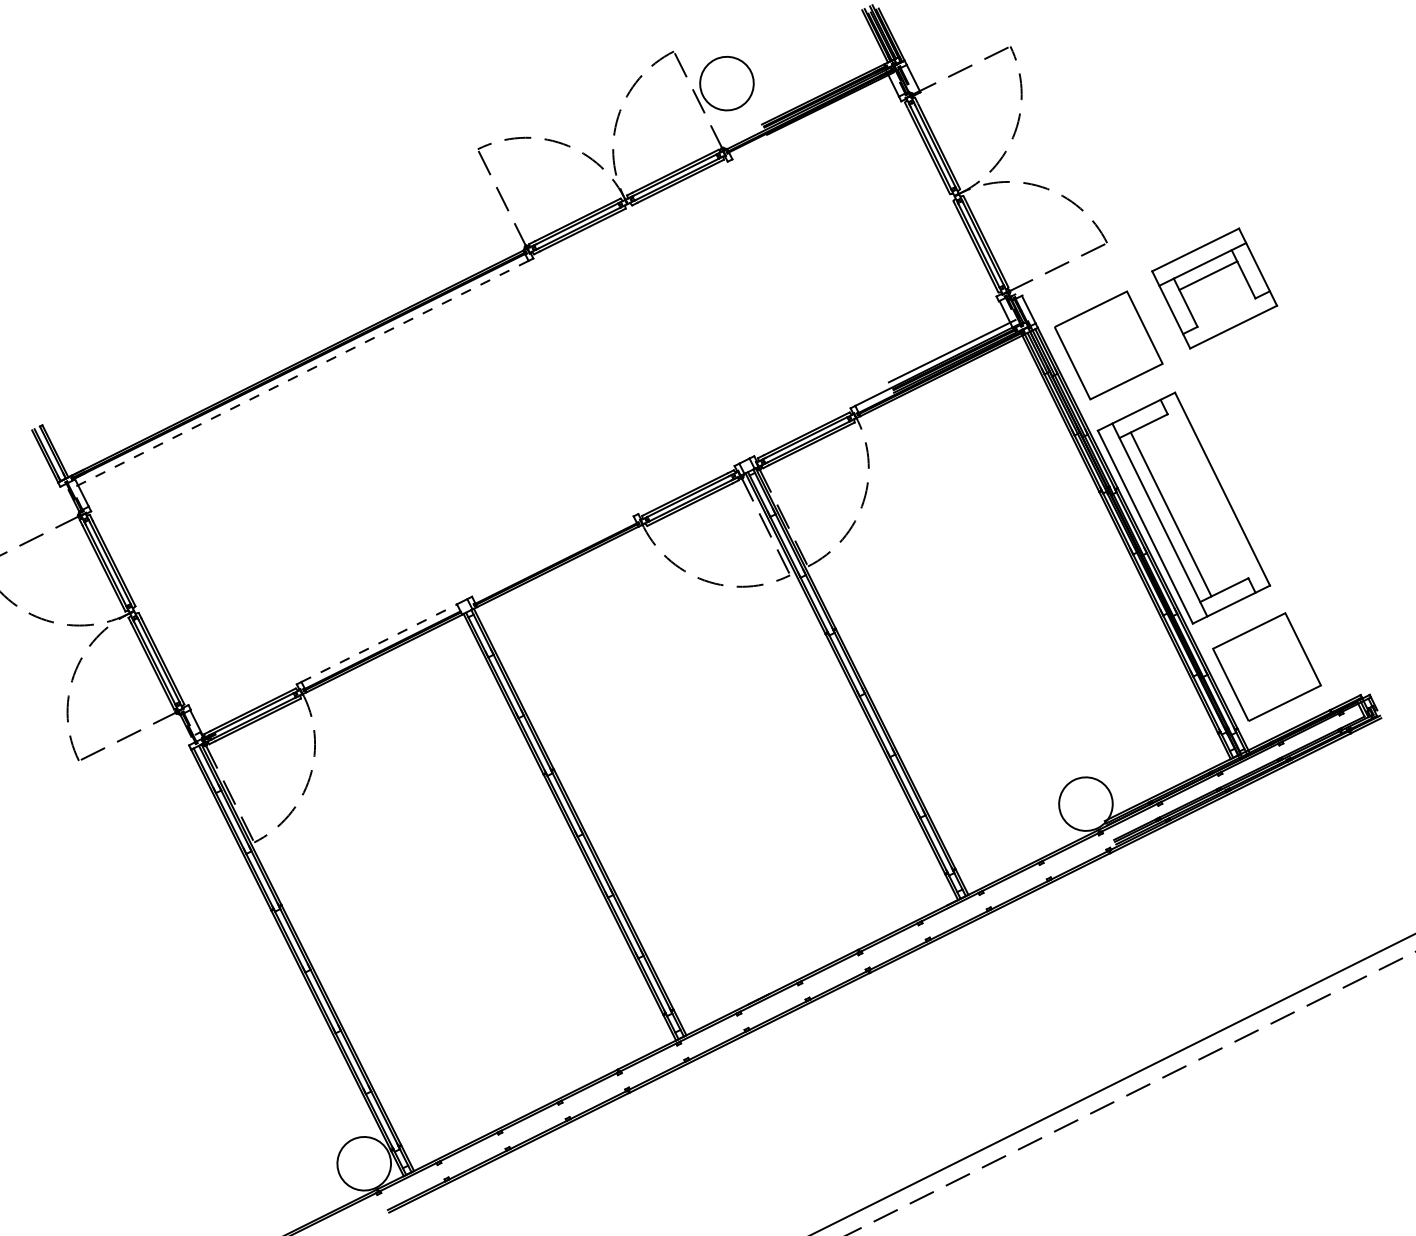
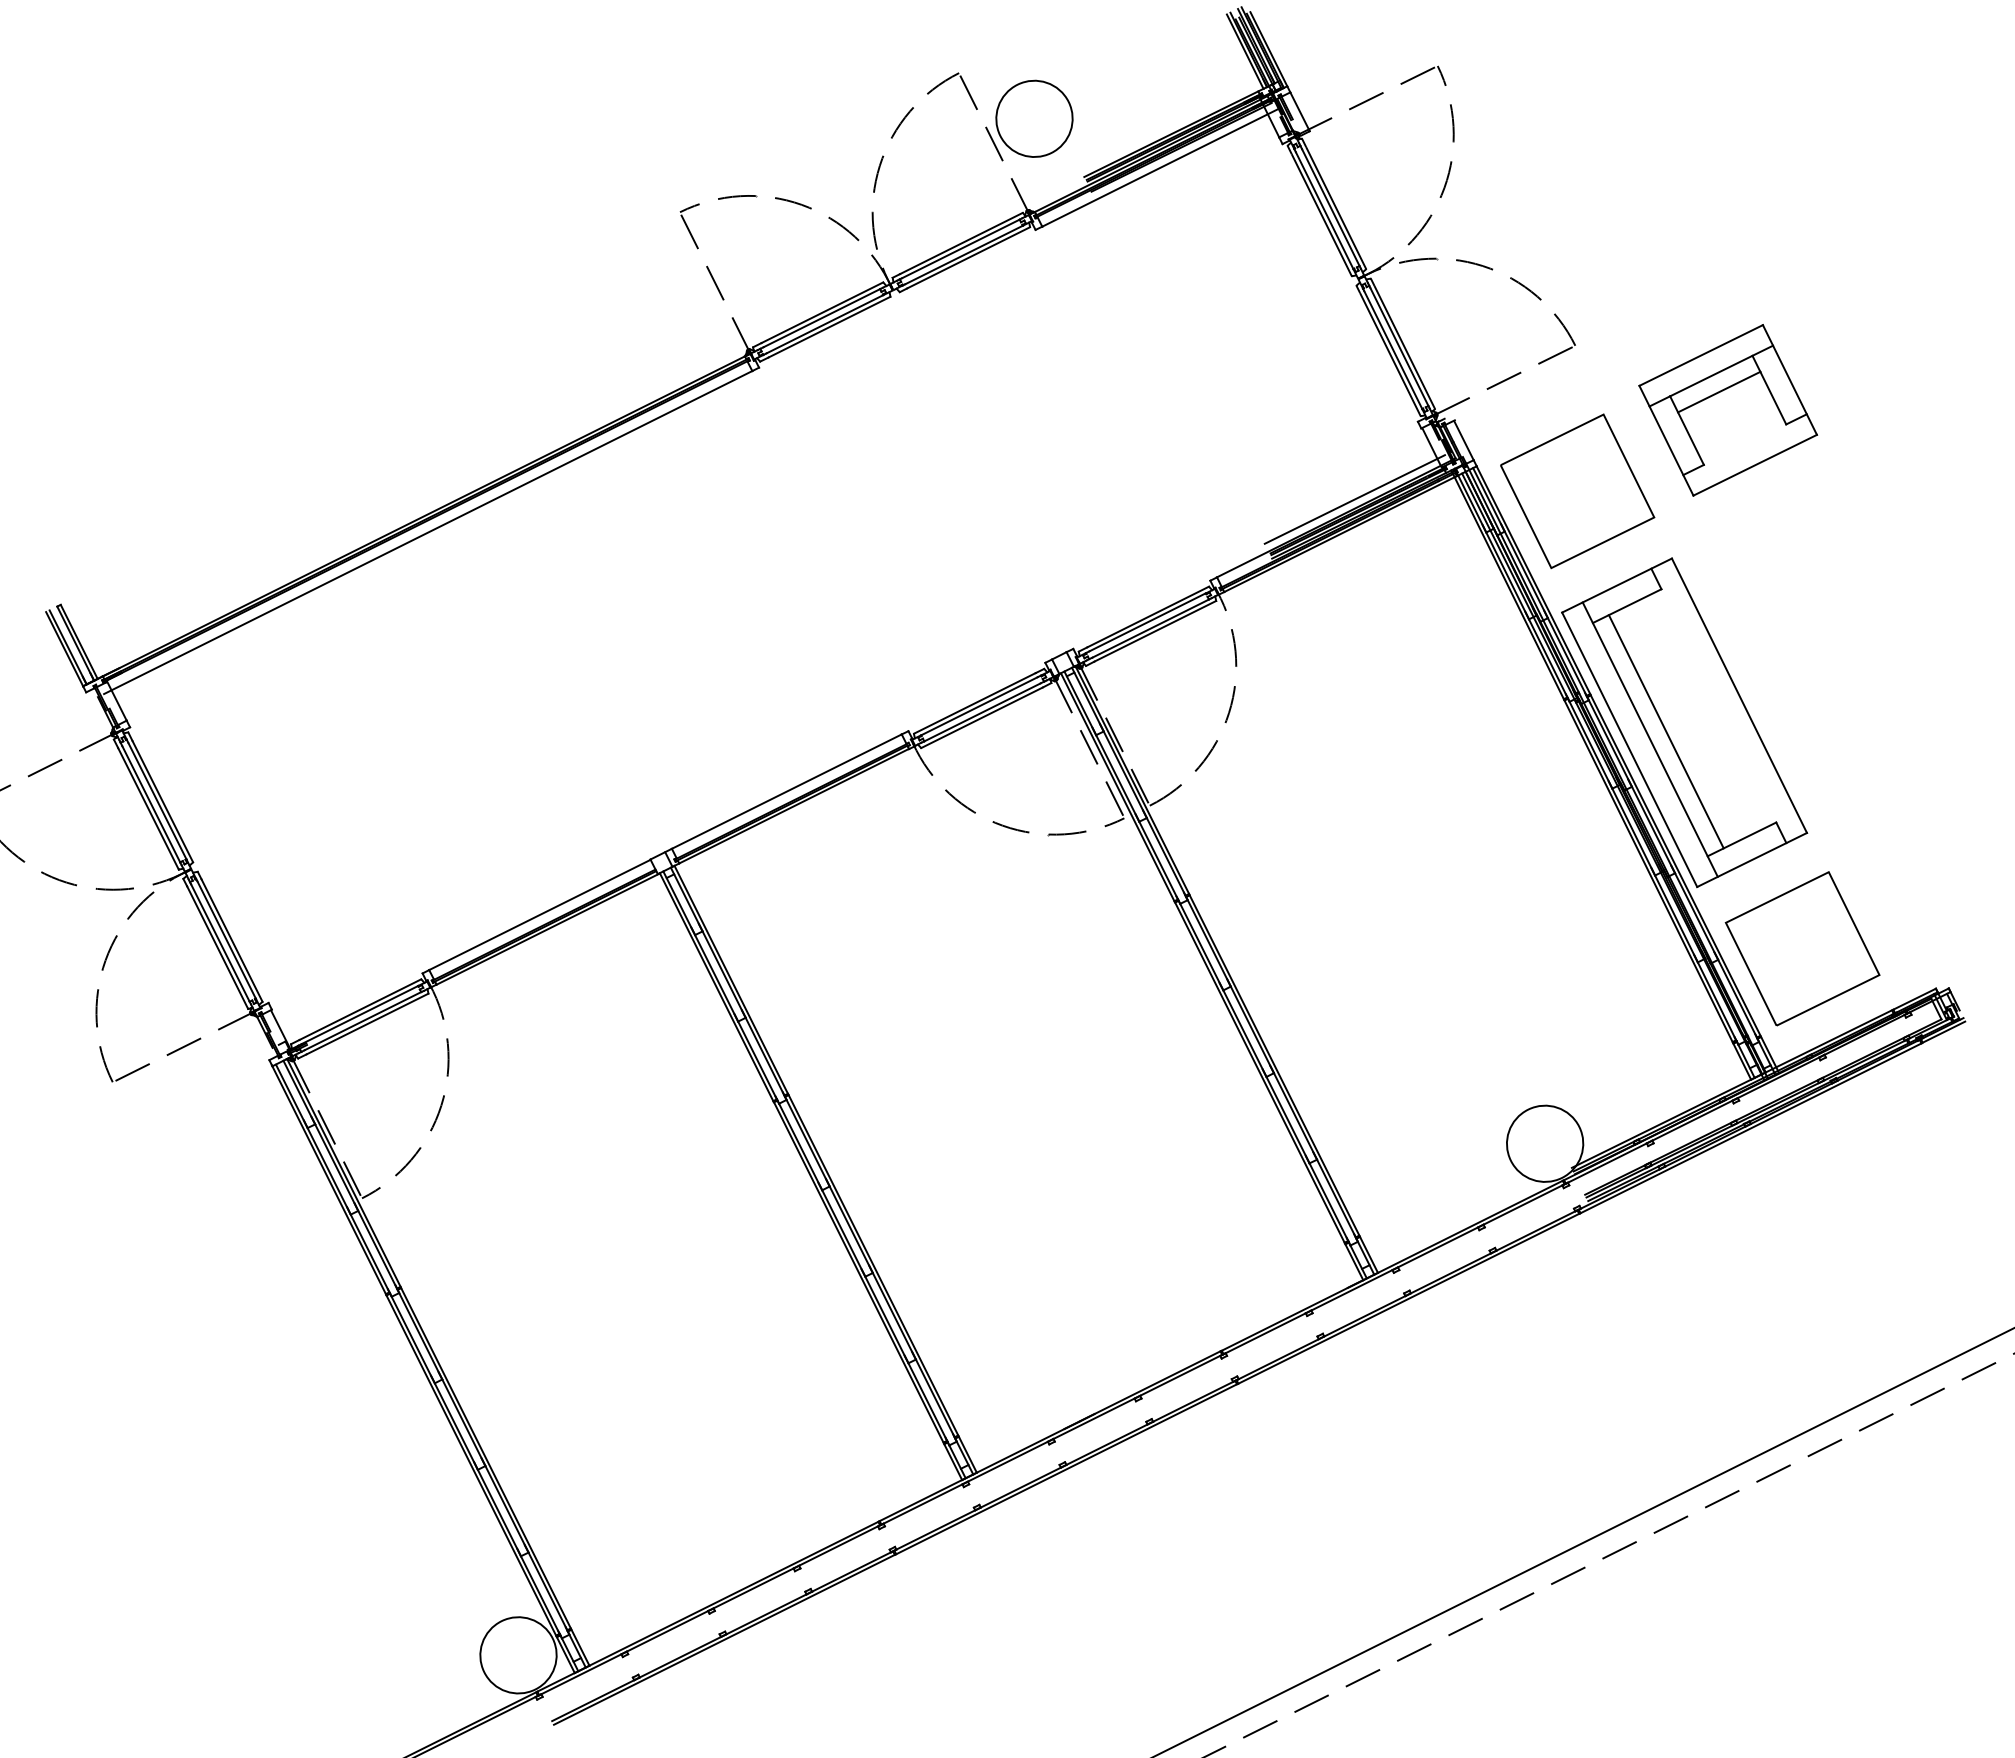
line: (816, 117) -> (1161, 166), added
line: (300, 374) -> (427, 532), dashed -> solid
line: (552, 556) -> (786, 791), added
line: (378, 642) -> (539, 914), dashed -> solid

